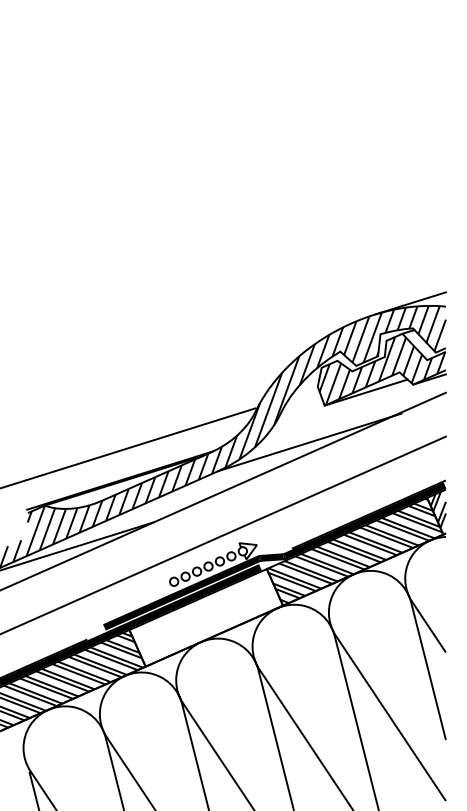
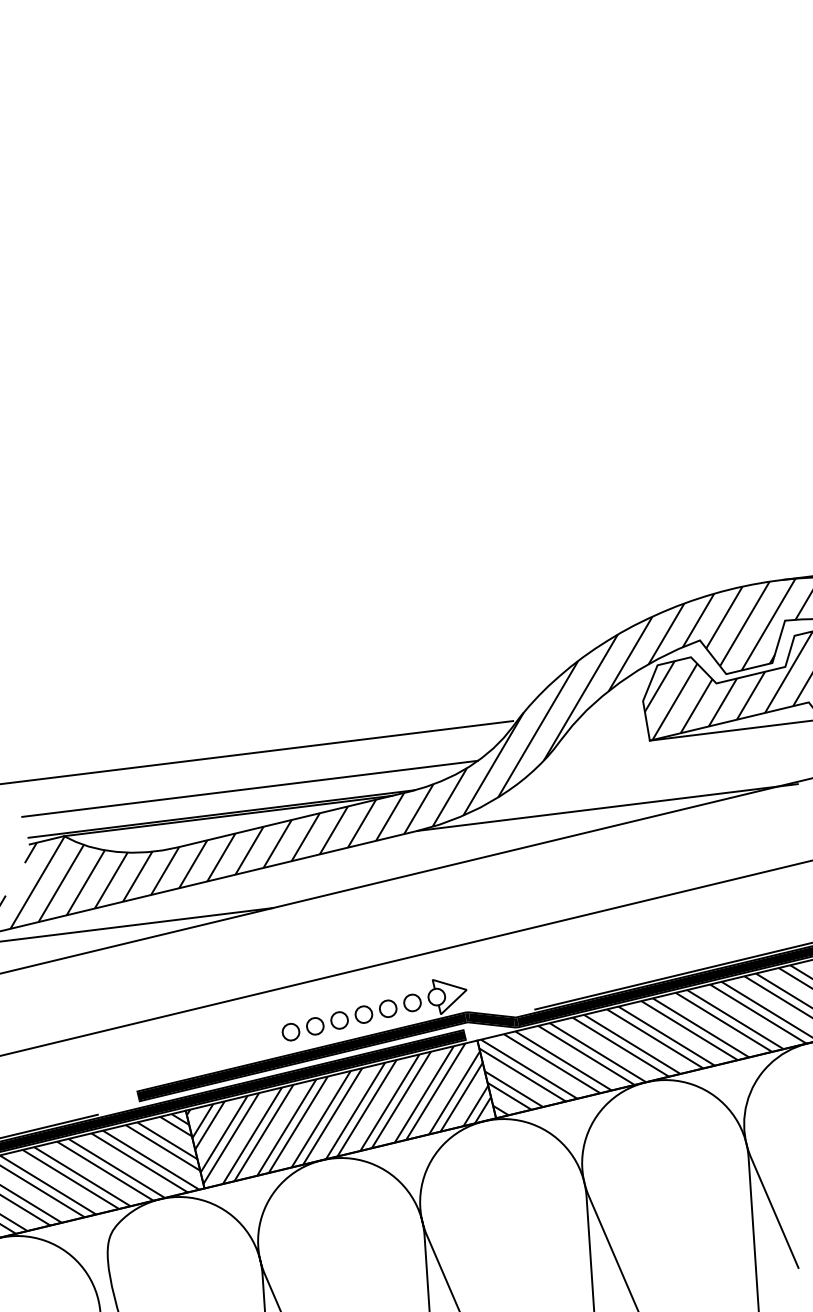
line: (131, 465) -> (249, 788), added
hatch: (204, 617) -> (337, 1113), added

